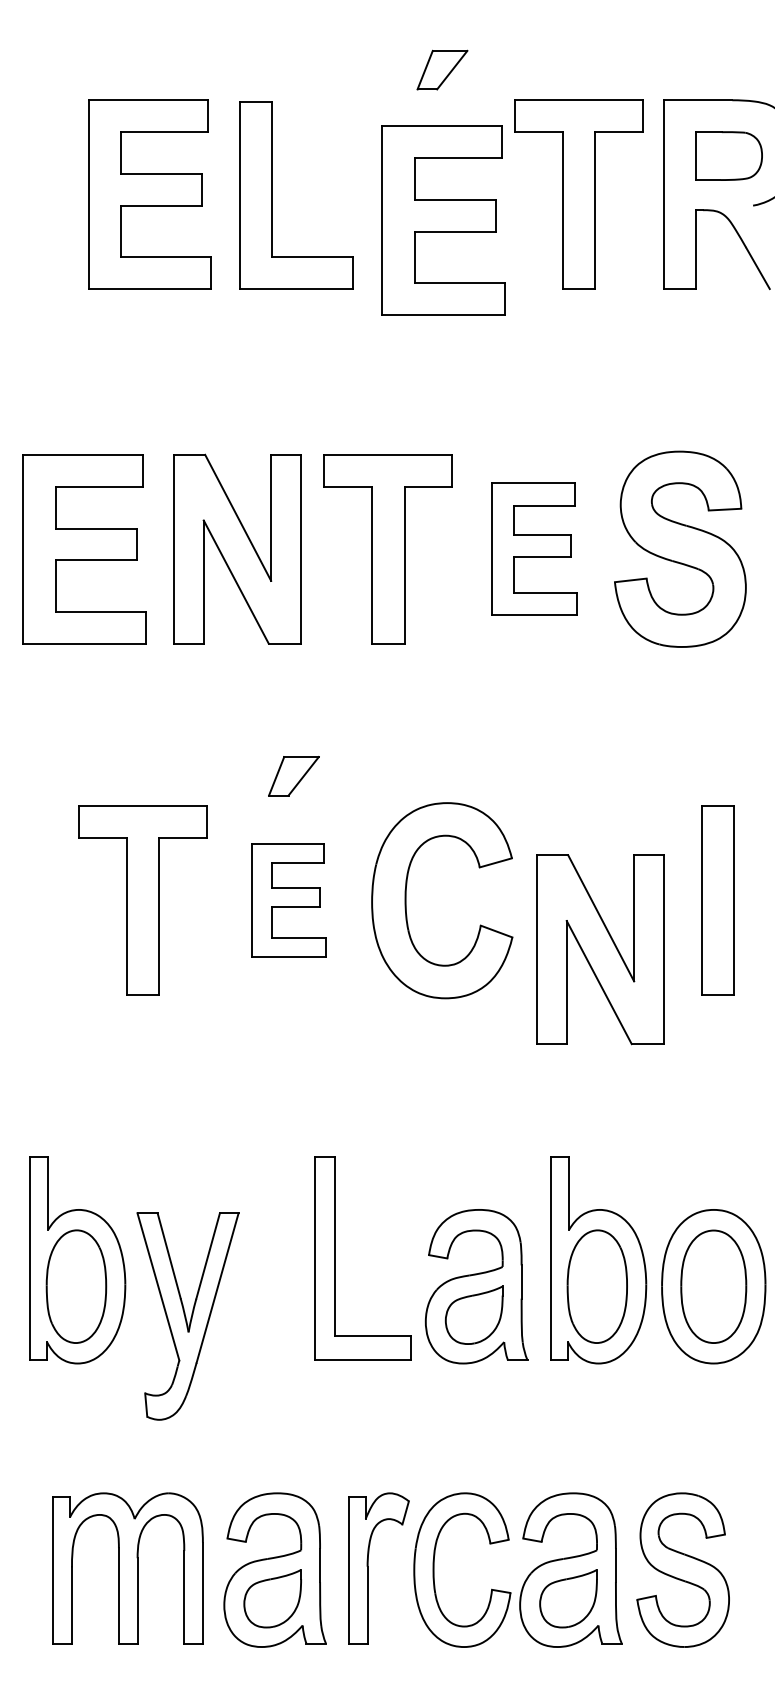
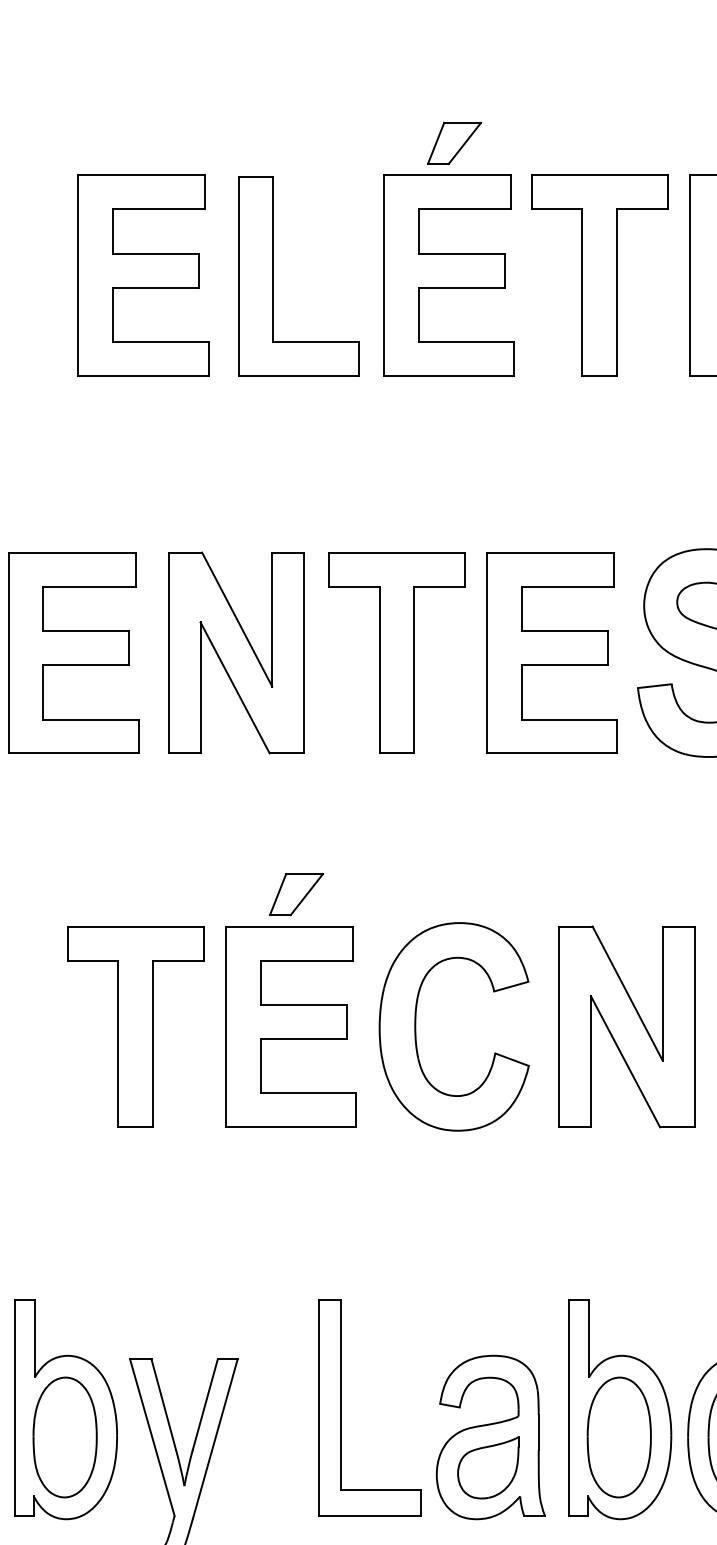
part: (443, 220) -> (449, 275), moved
part: (534, 549) -> (552, 653), size x1.43
part: (288, 900) -> (290, 1026), size x1.67
part: (600, 949) -> (626, 1026), moved

